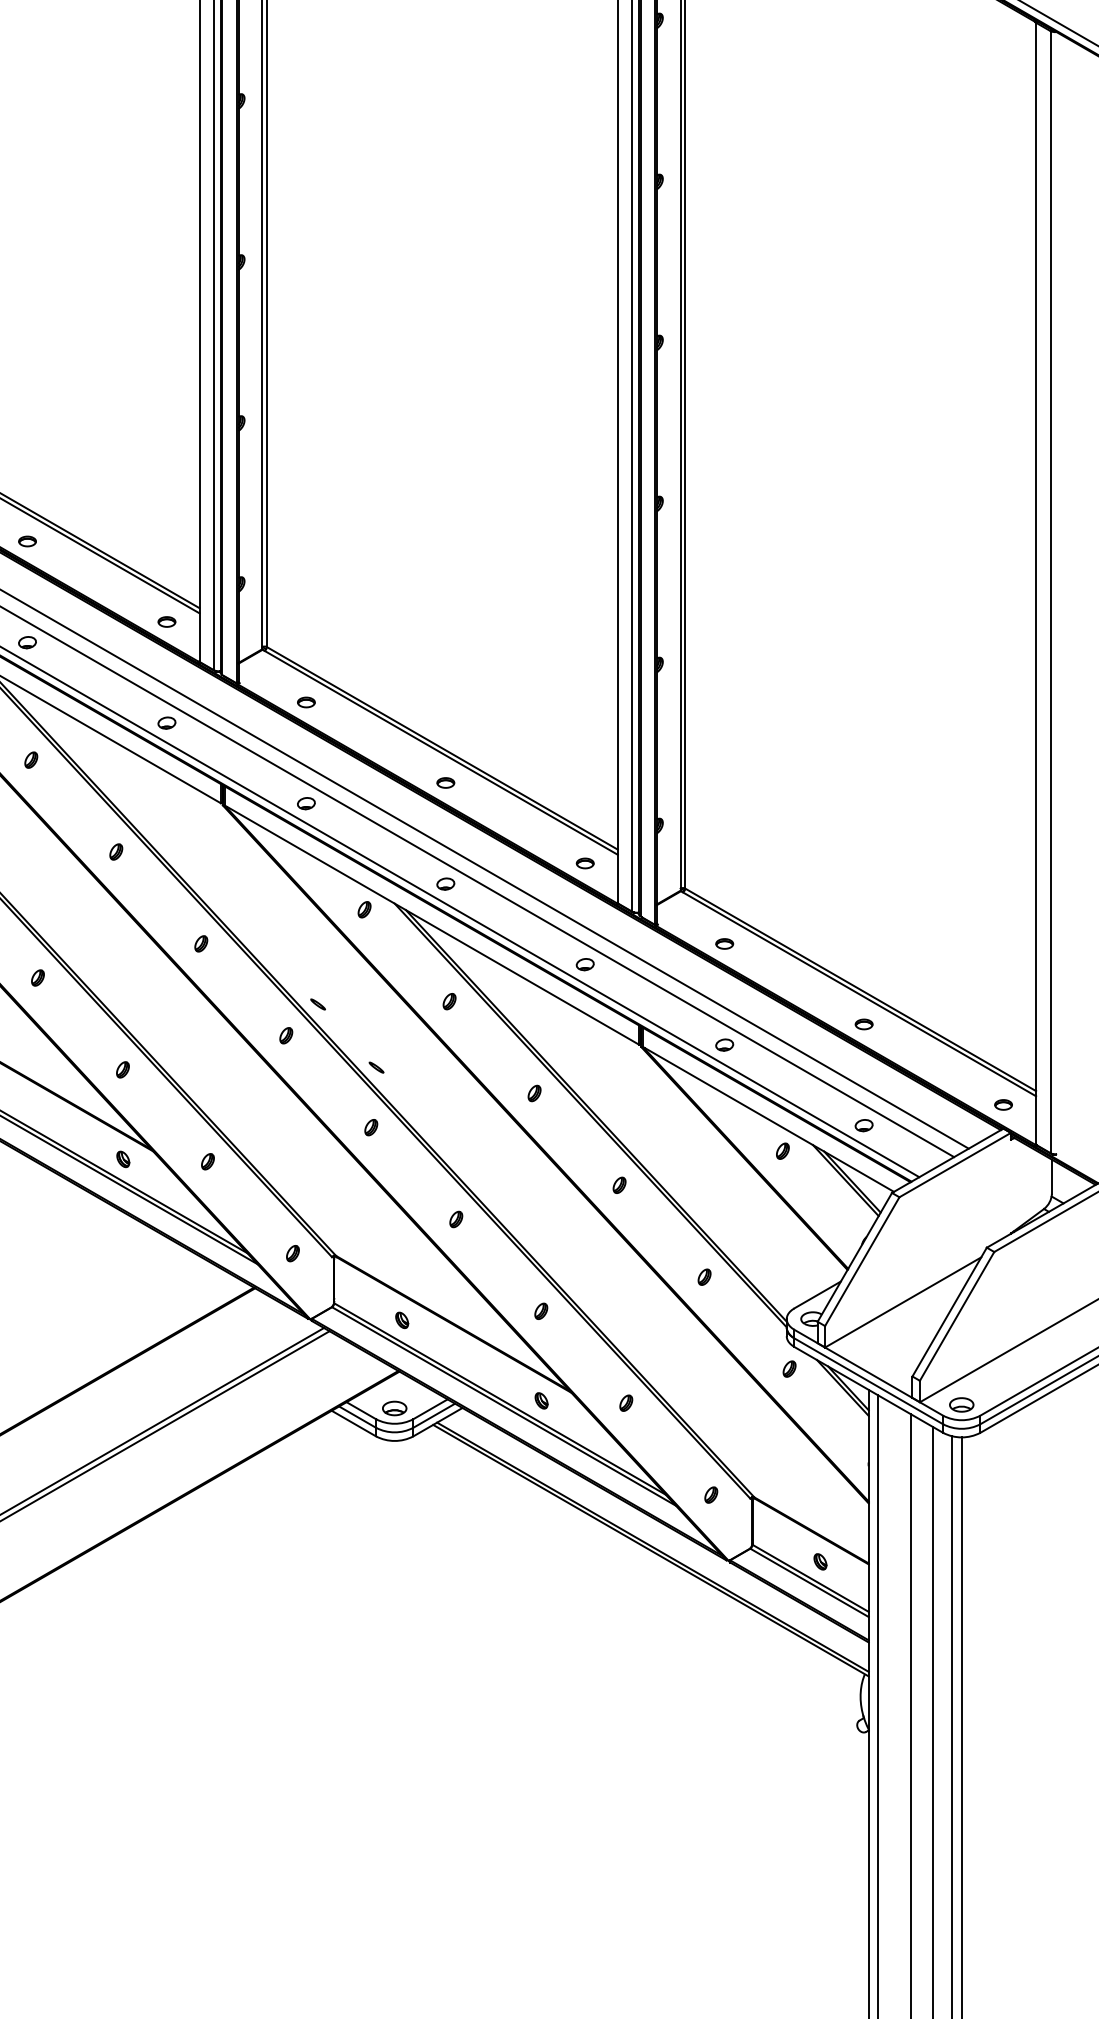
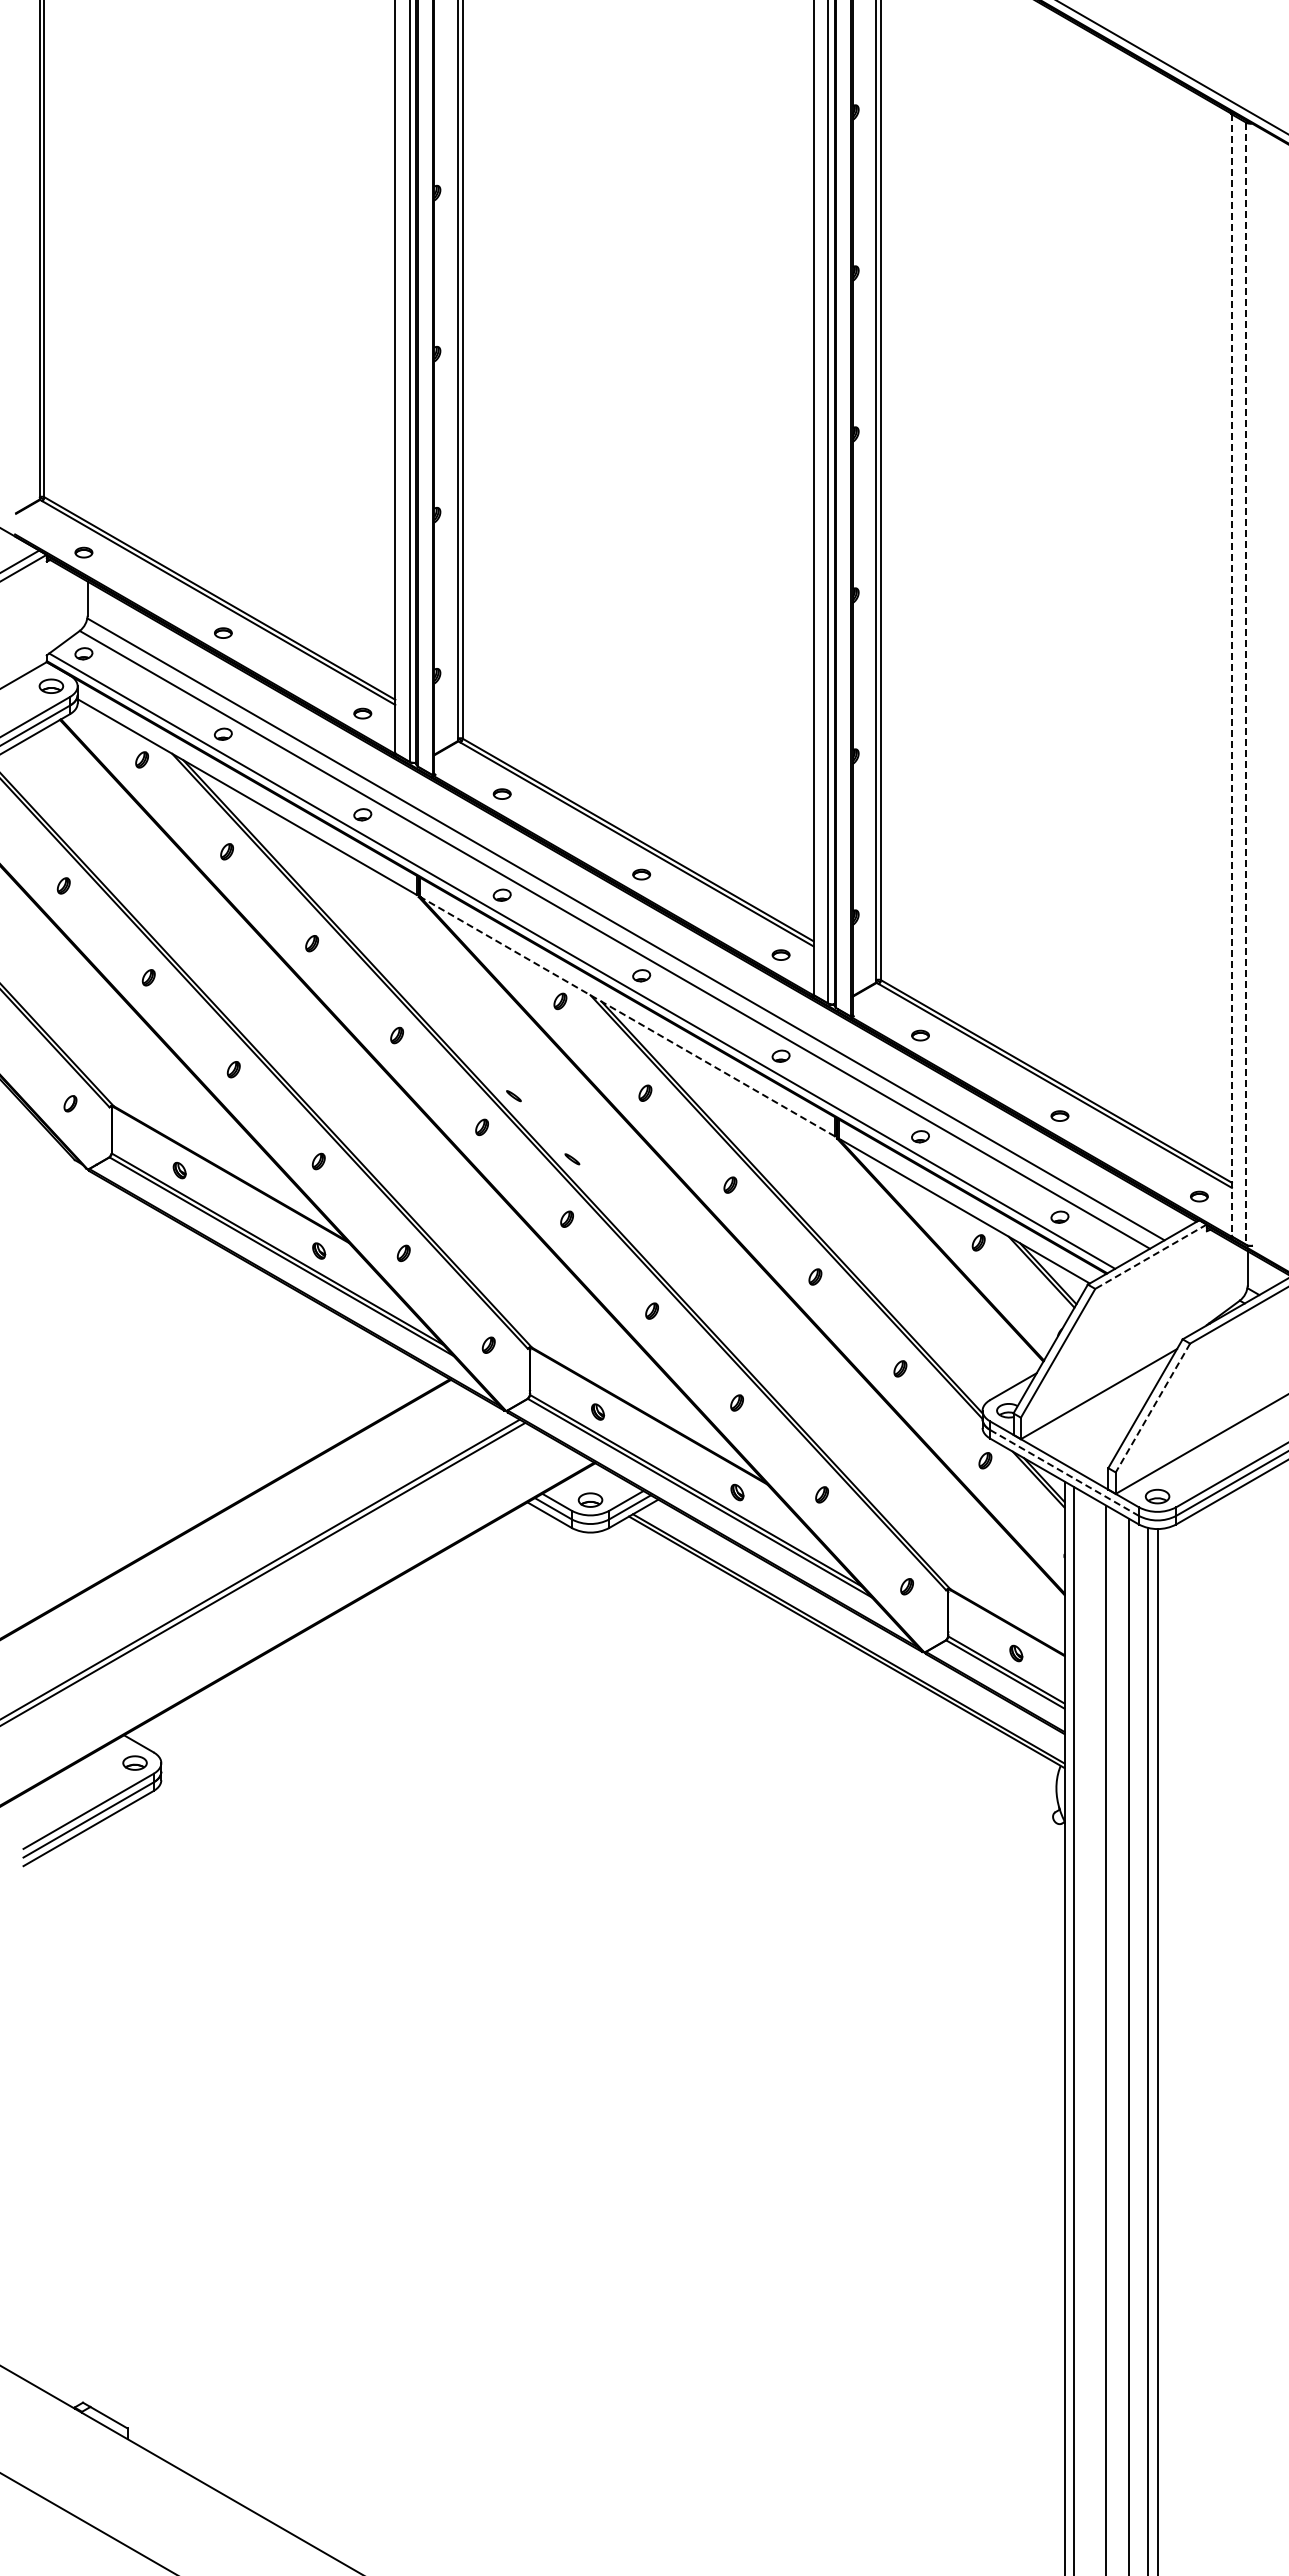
line: (1035, 583) -> (1231, 675), solid -> dashed
line: (1050, 592) -> (1246, 684), solid -> dashed
line: (431, 924) -> (627, 1016), solid -> dashed
line: (954, 1164) -> (1150, 1256), solid -> dashed
line: (956, 1316) -> (1152, 1408), solid -> dashed
line: (868, 1381) -> (1064, 1473), solid -> dashed

